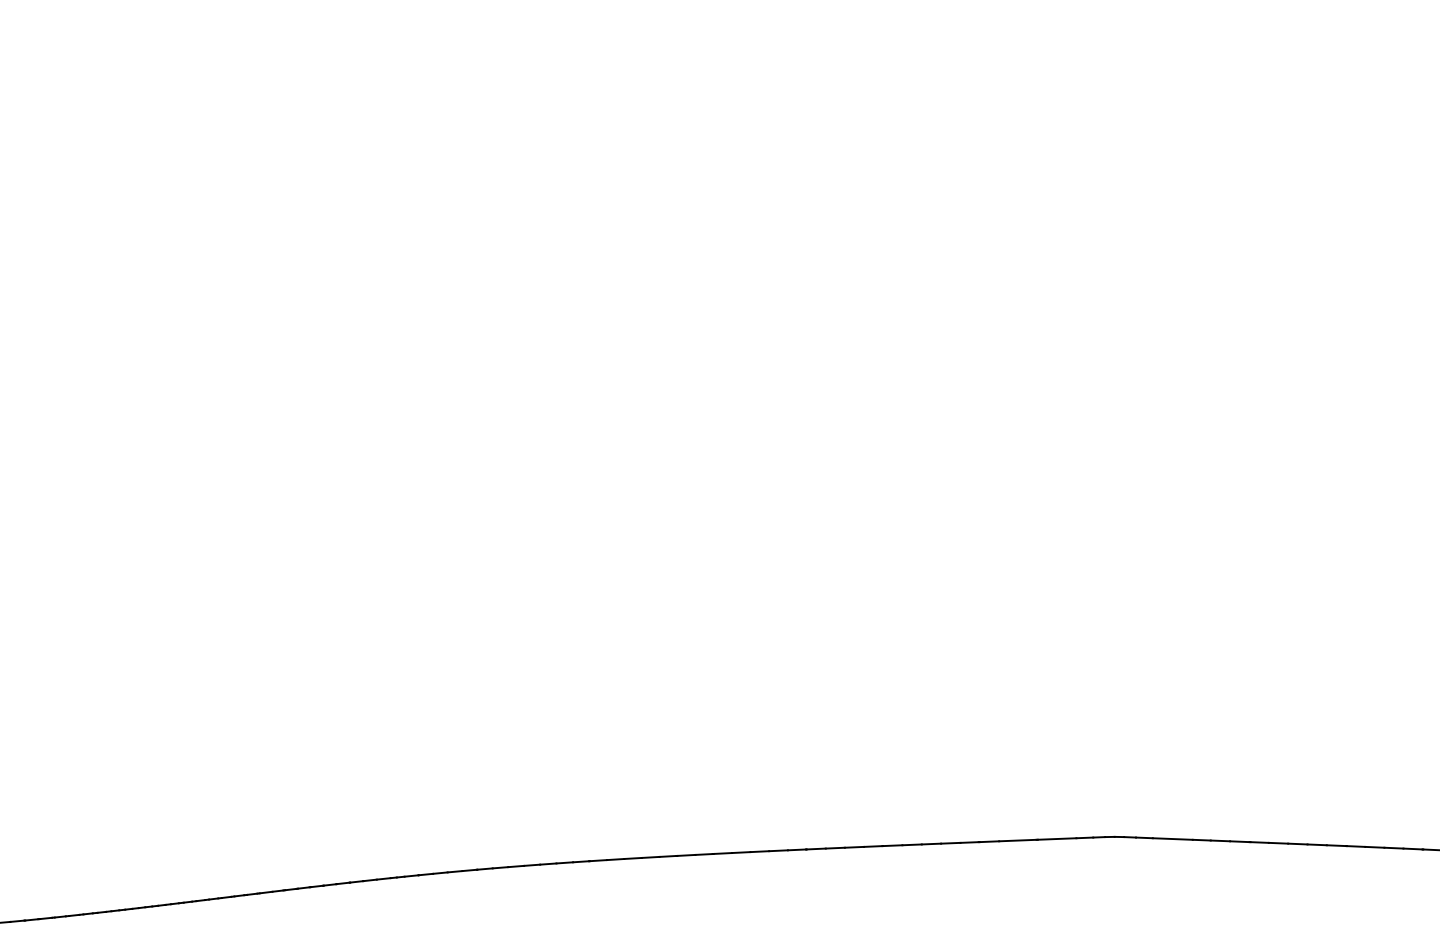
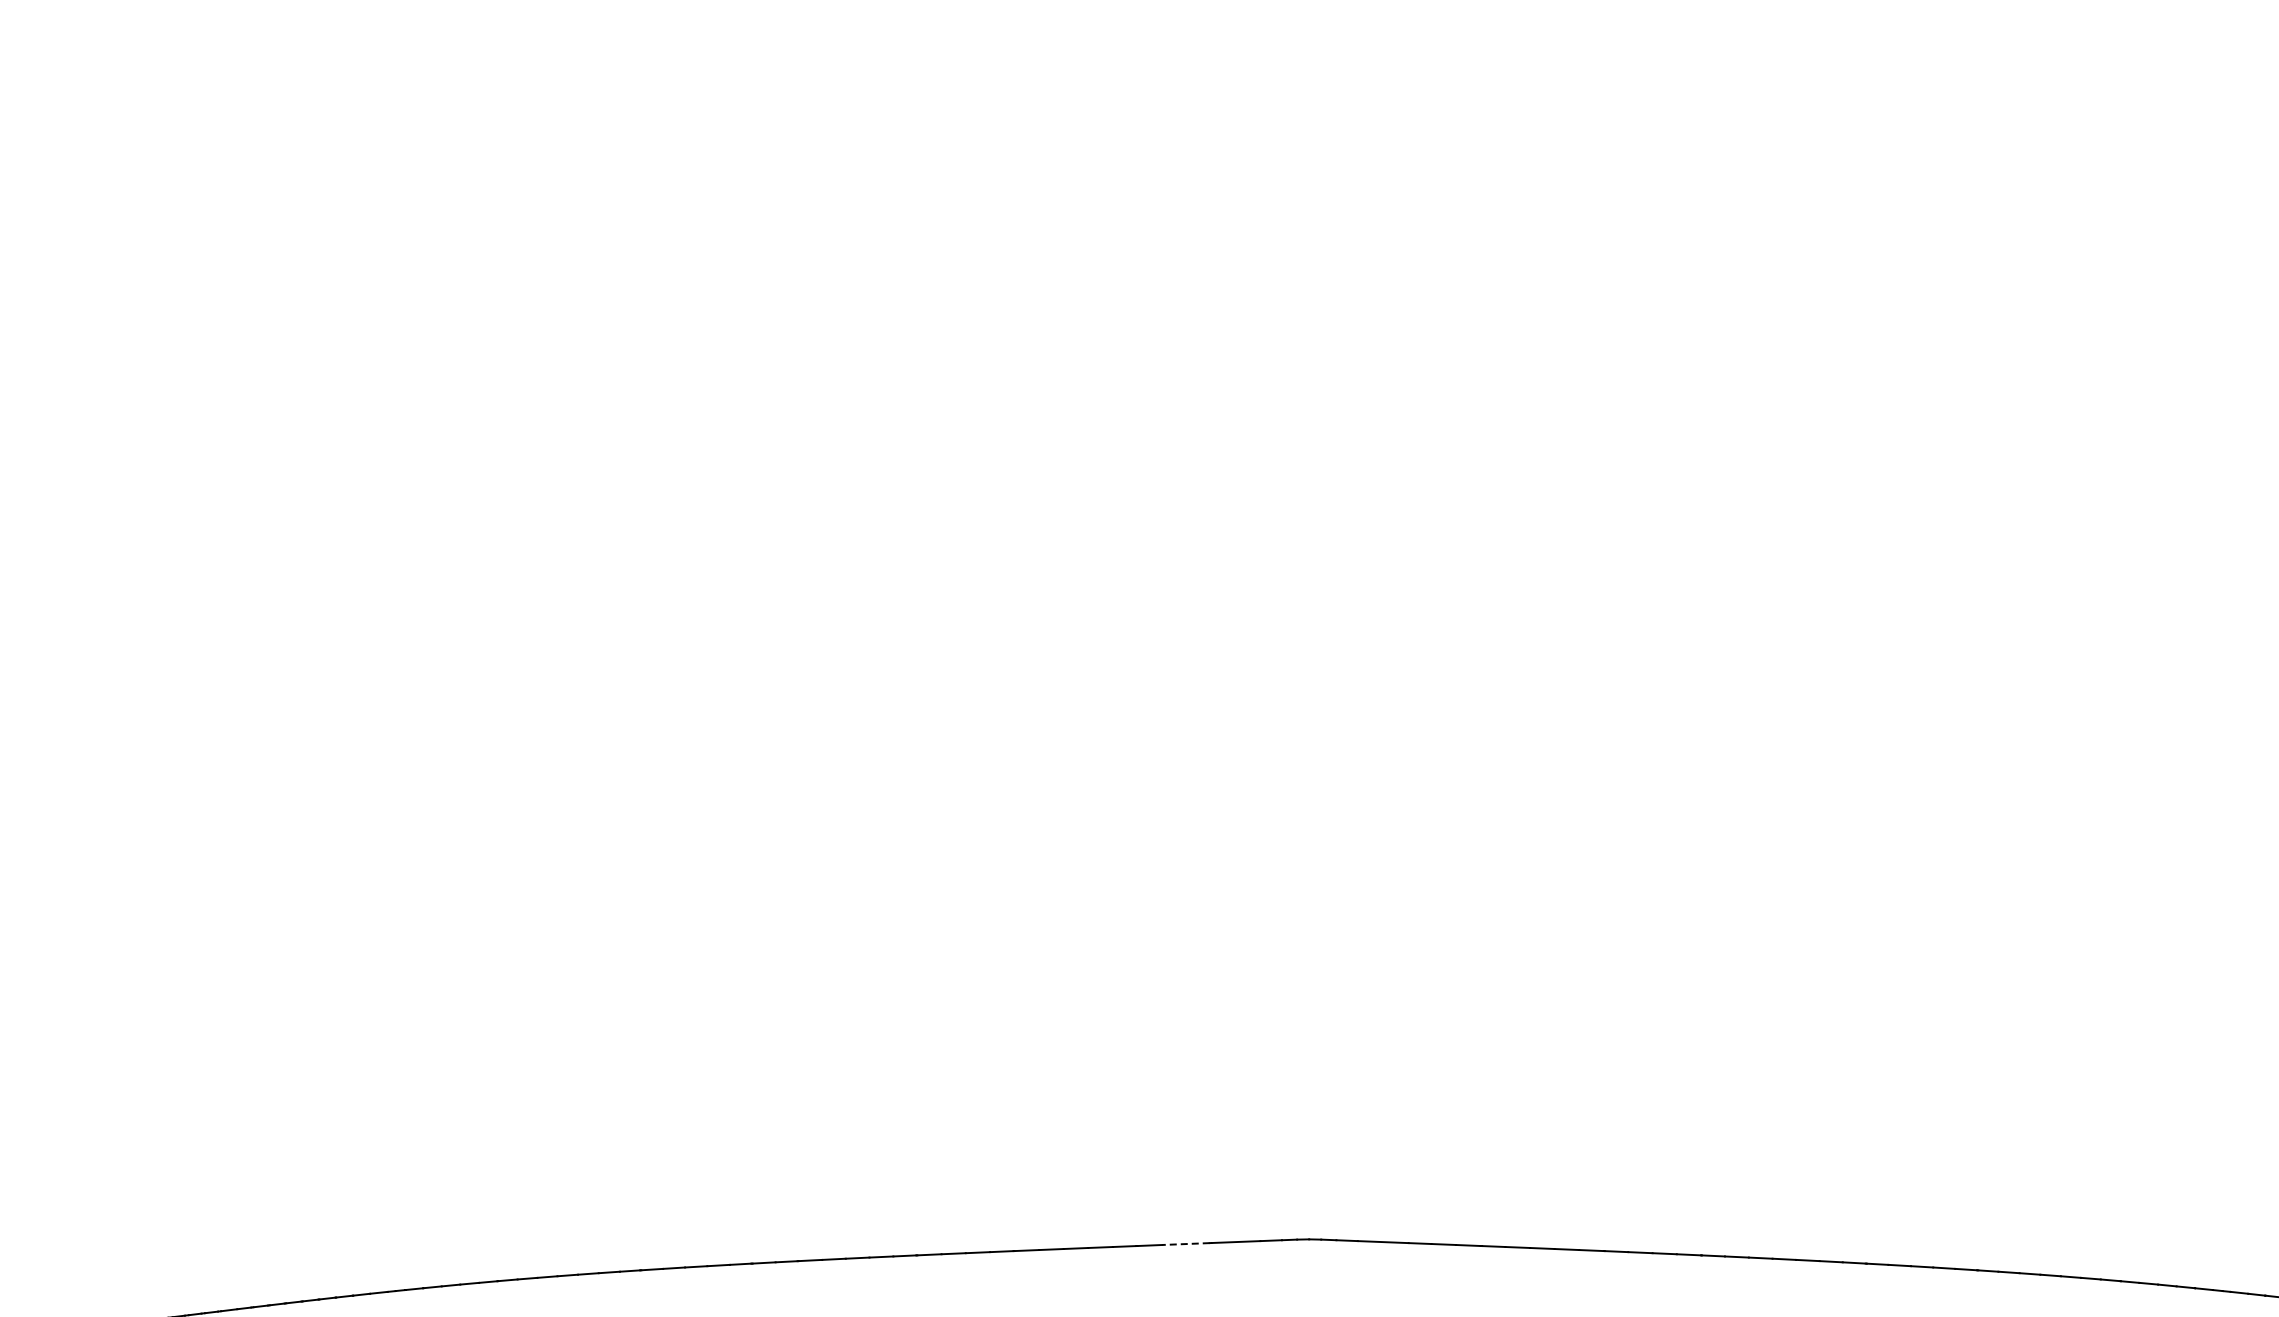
line: (1017, 840) -> (1185, 1244), solid -> dashed

